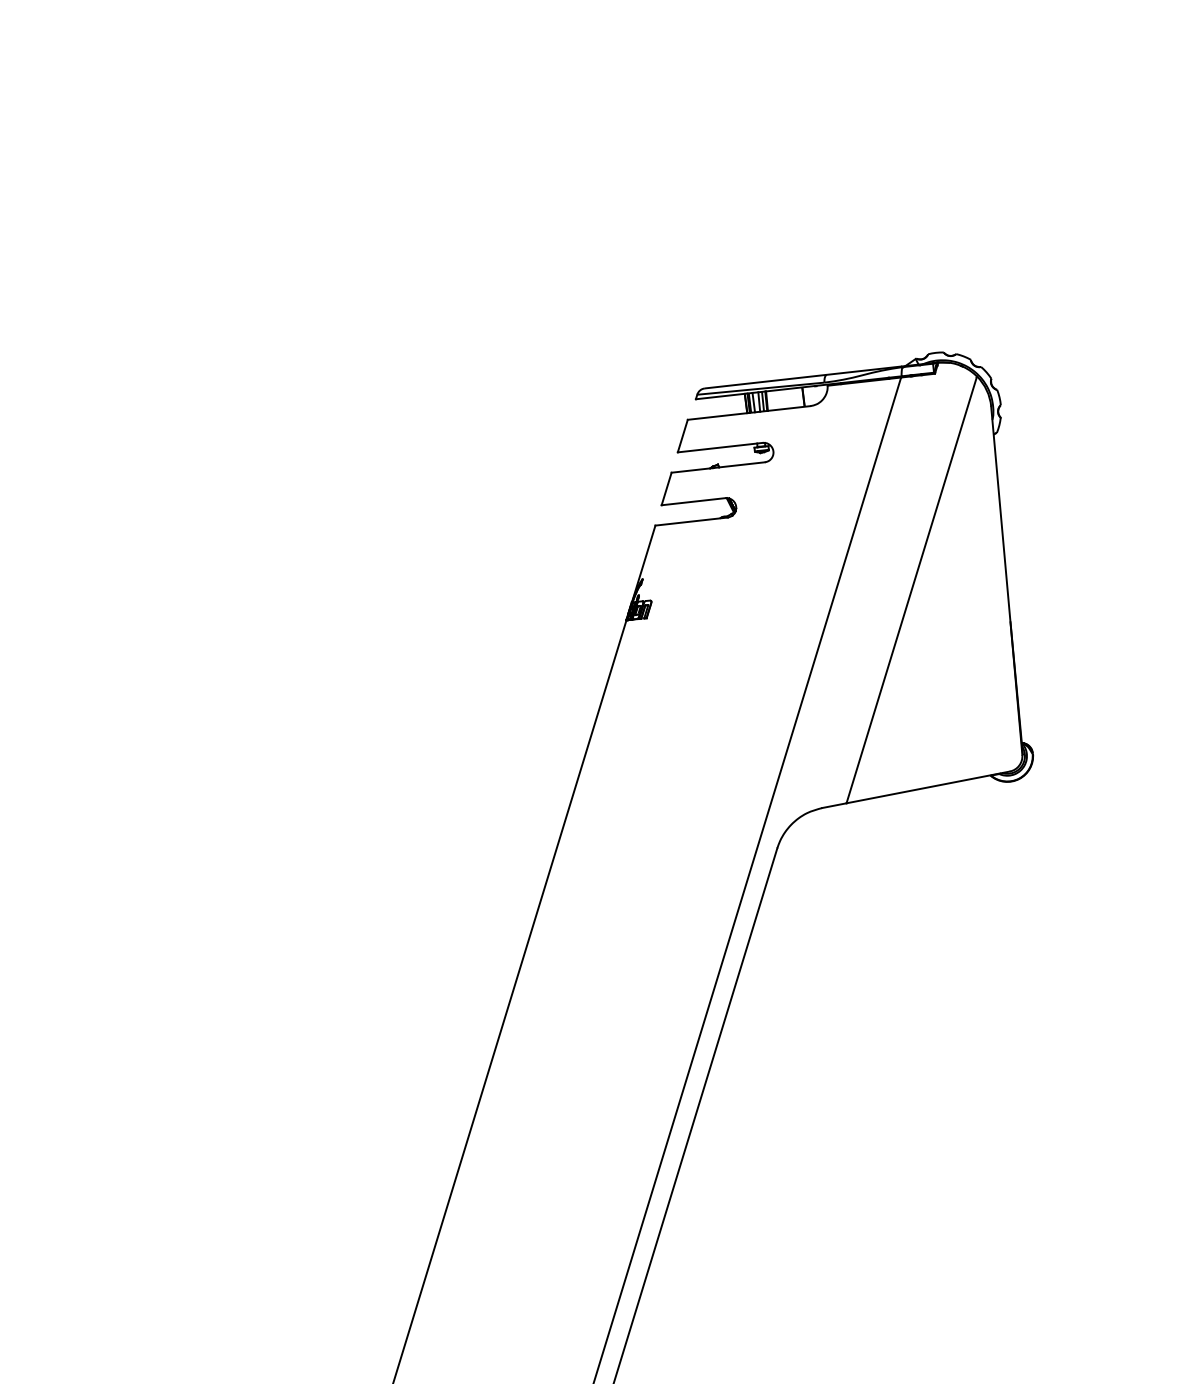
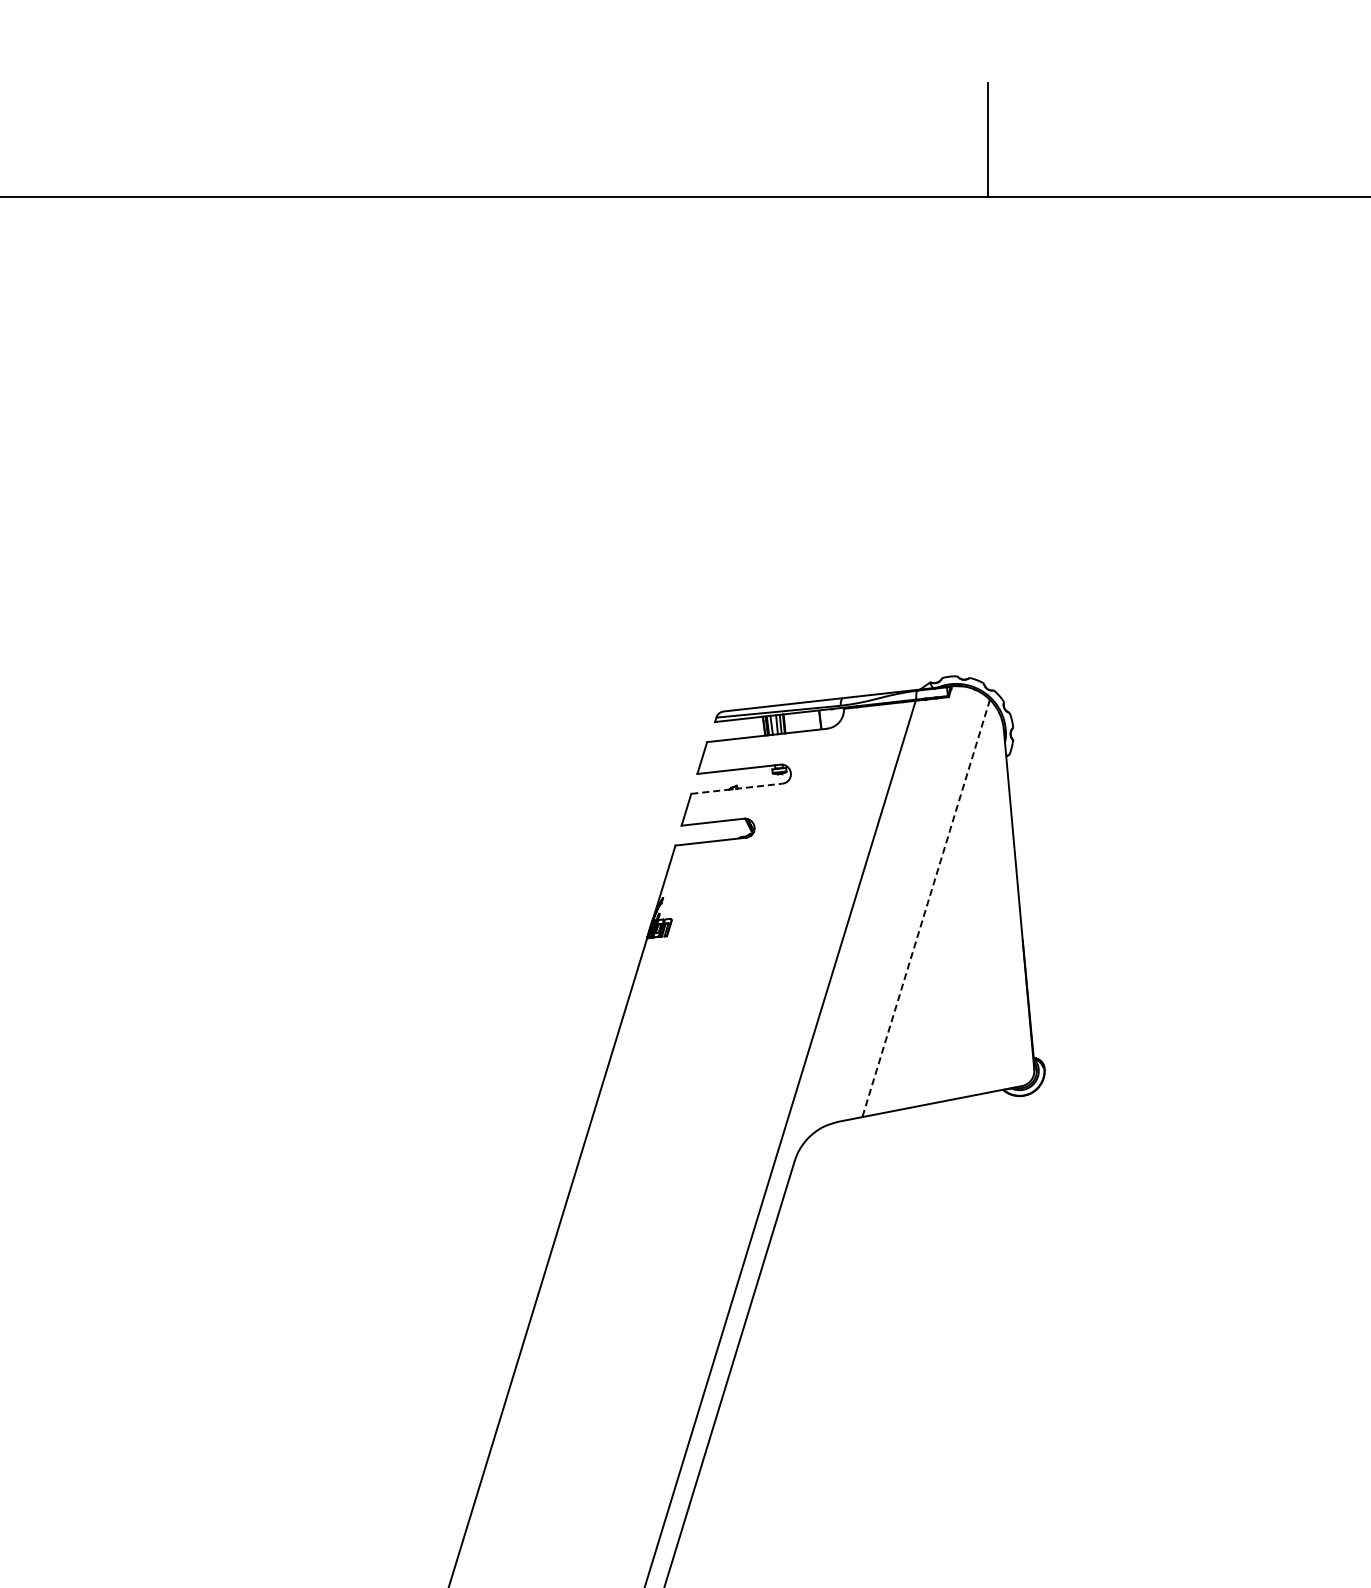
line: (717, 467) -> (736, 788), solid -> dashed
line: (912, 589) -> (926, 908), solid -> dashed

